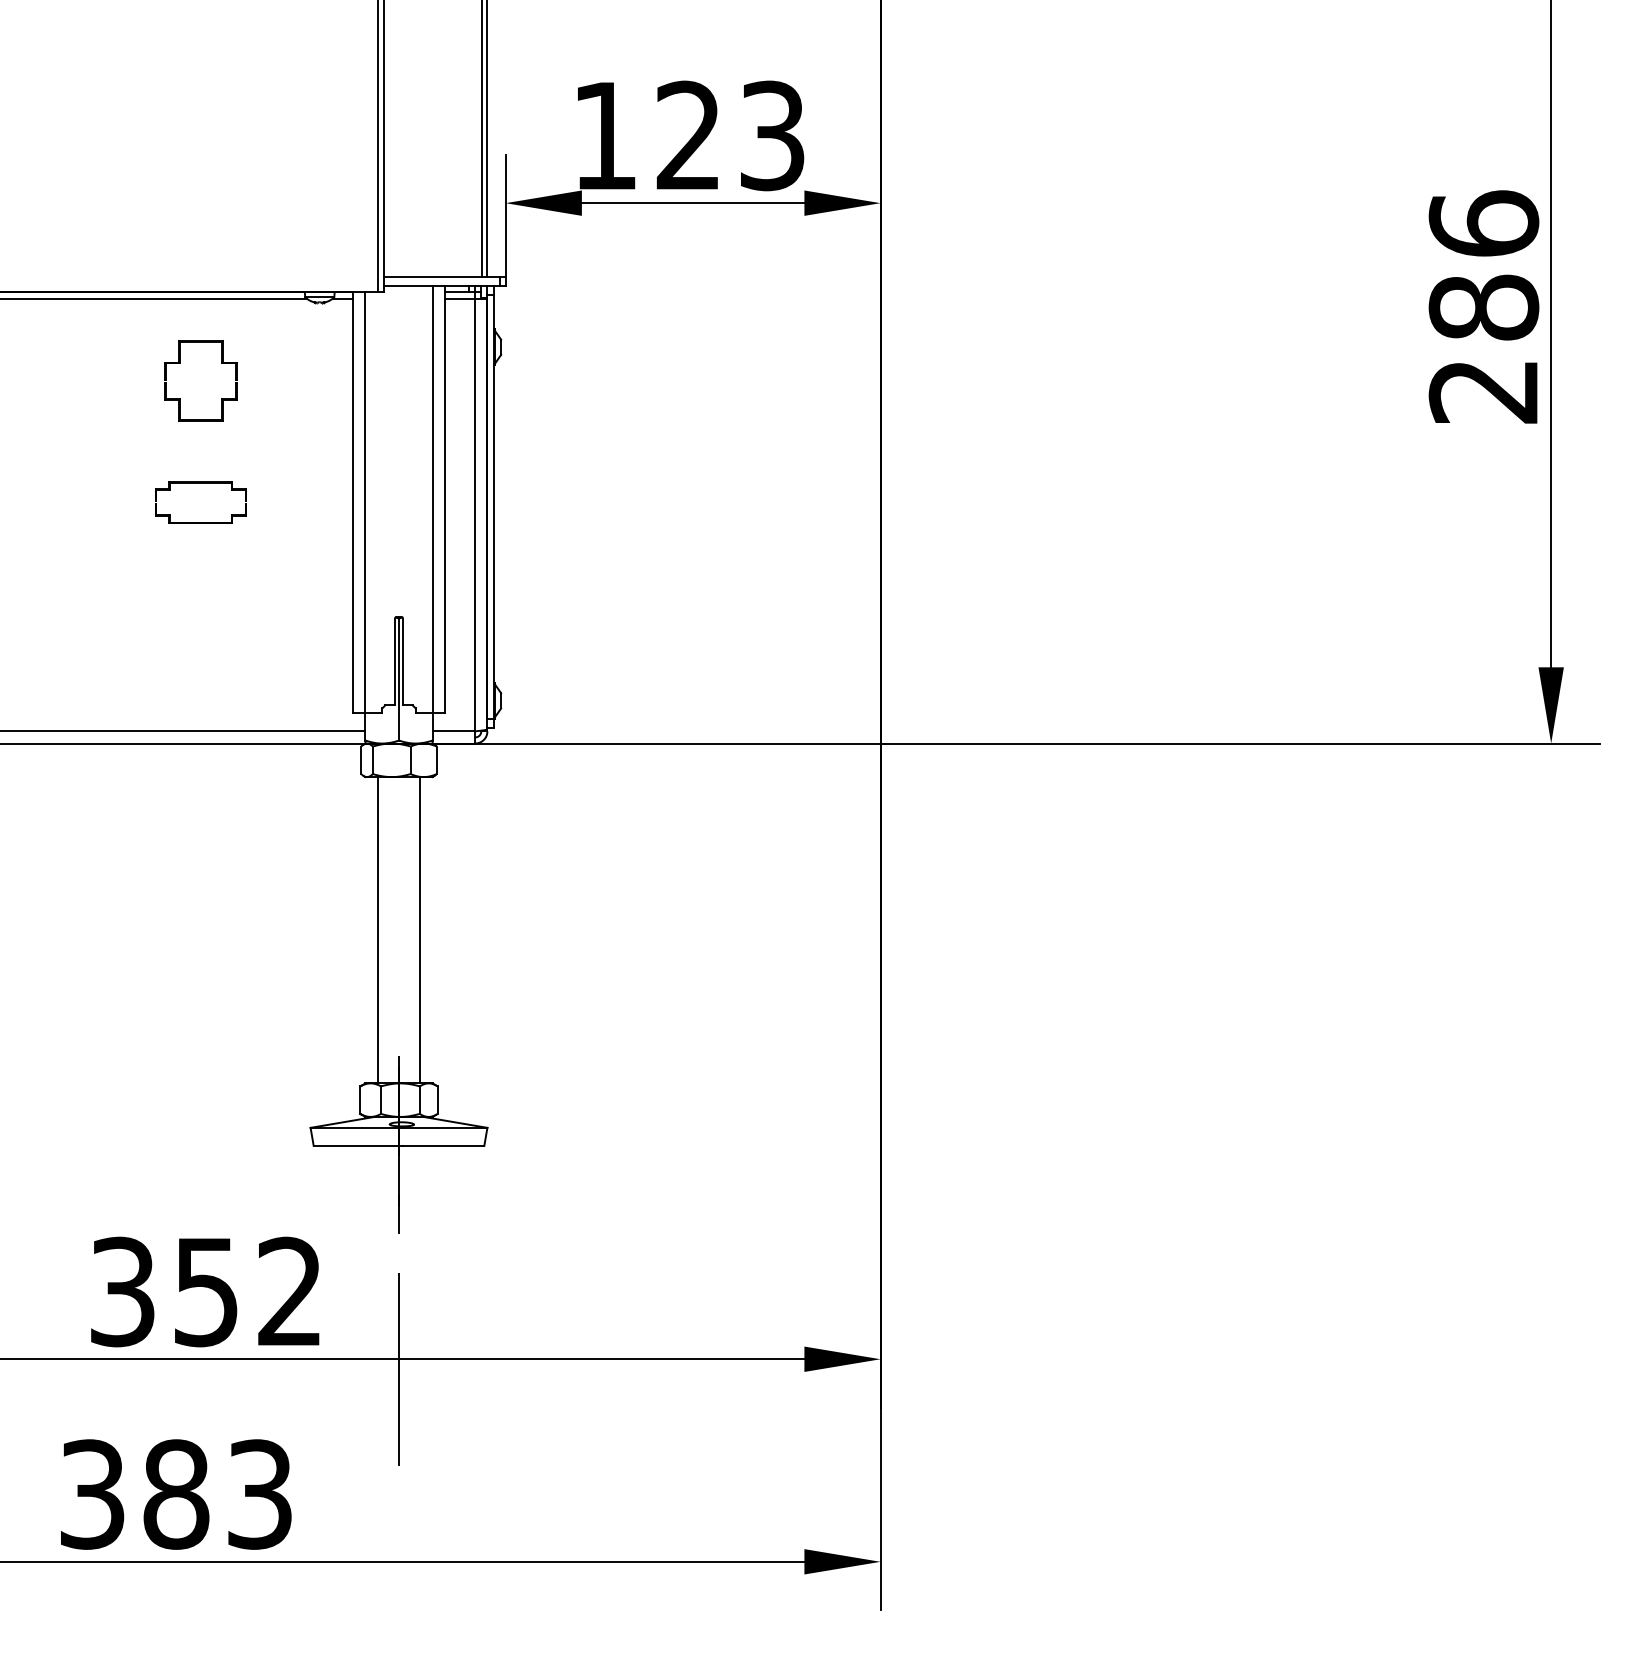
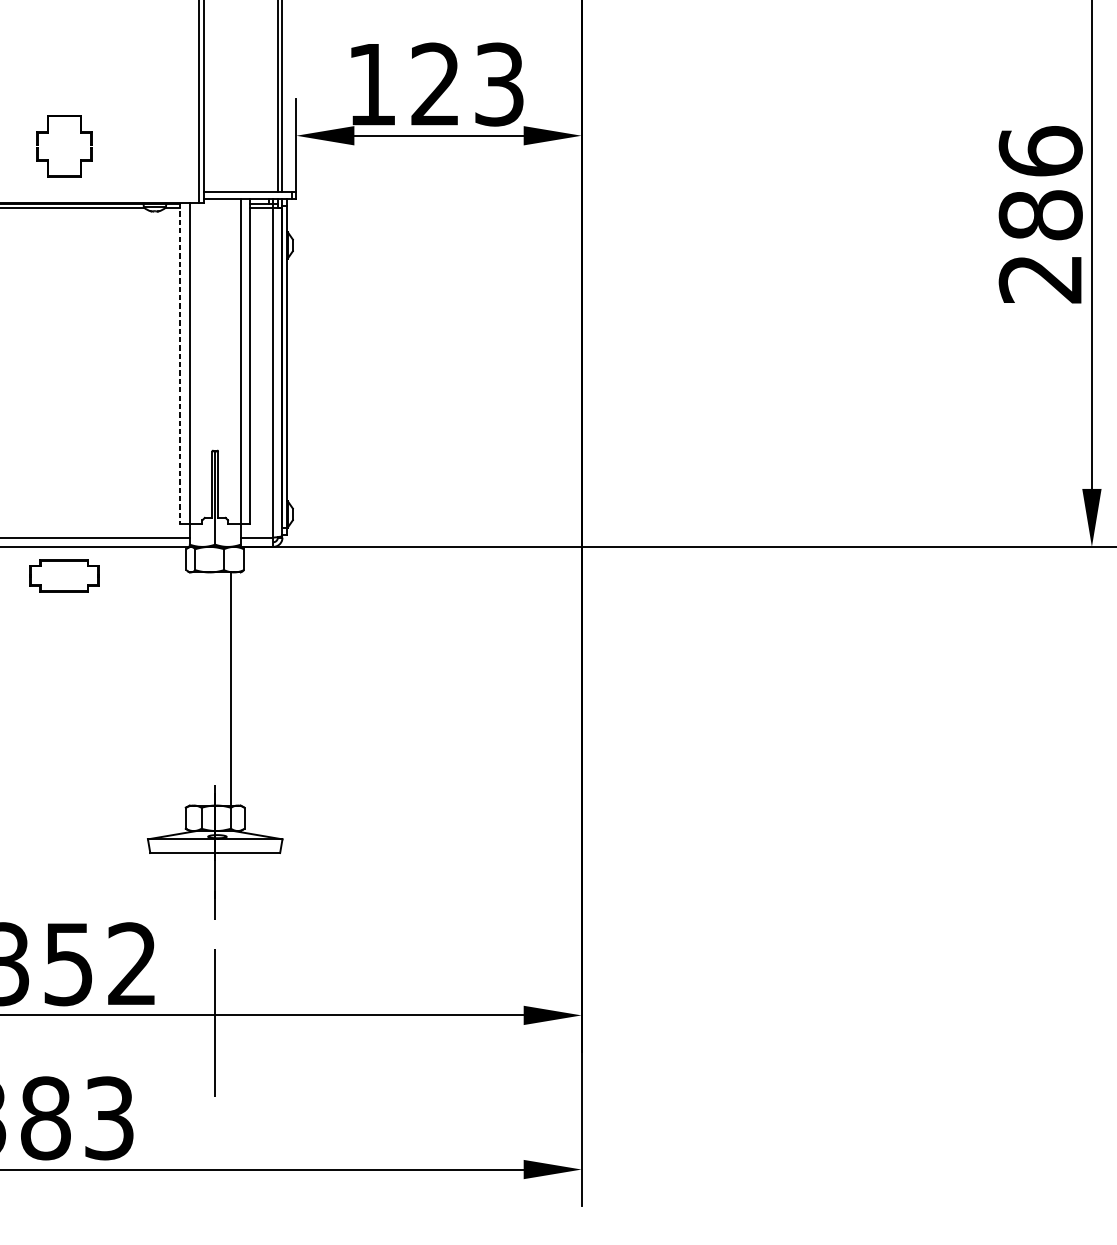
part: (180, 363) -> (48, 132), moved
part: (200, 483) -> (64, 561), moved
line: (353, 502) -> (180, 363), solid -> dashed
line: (377, 930) -> (198, 689), removed

